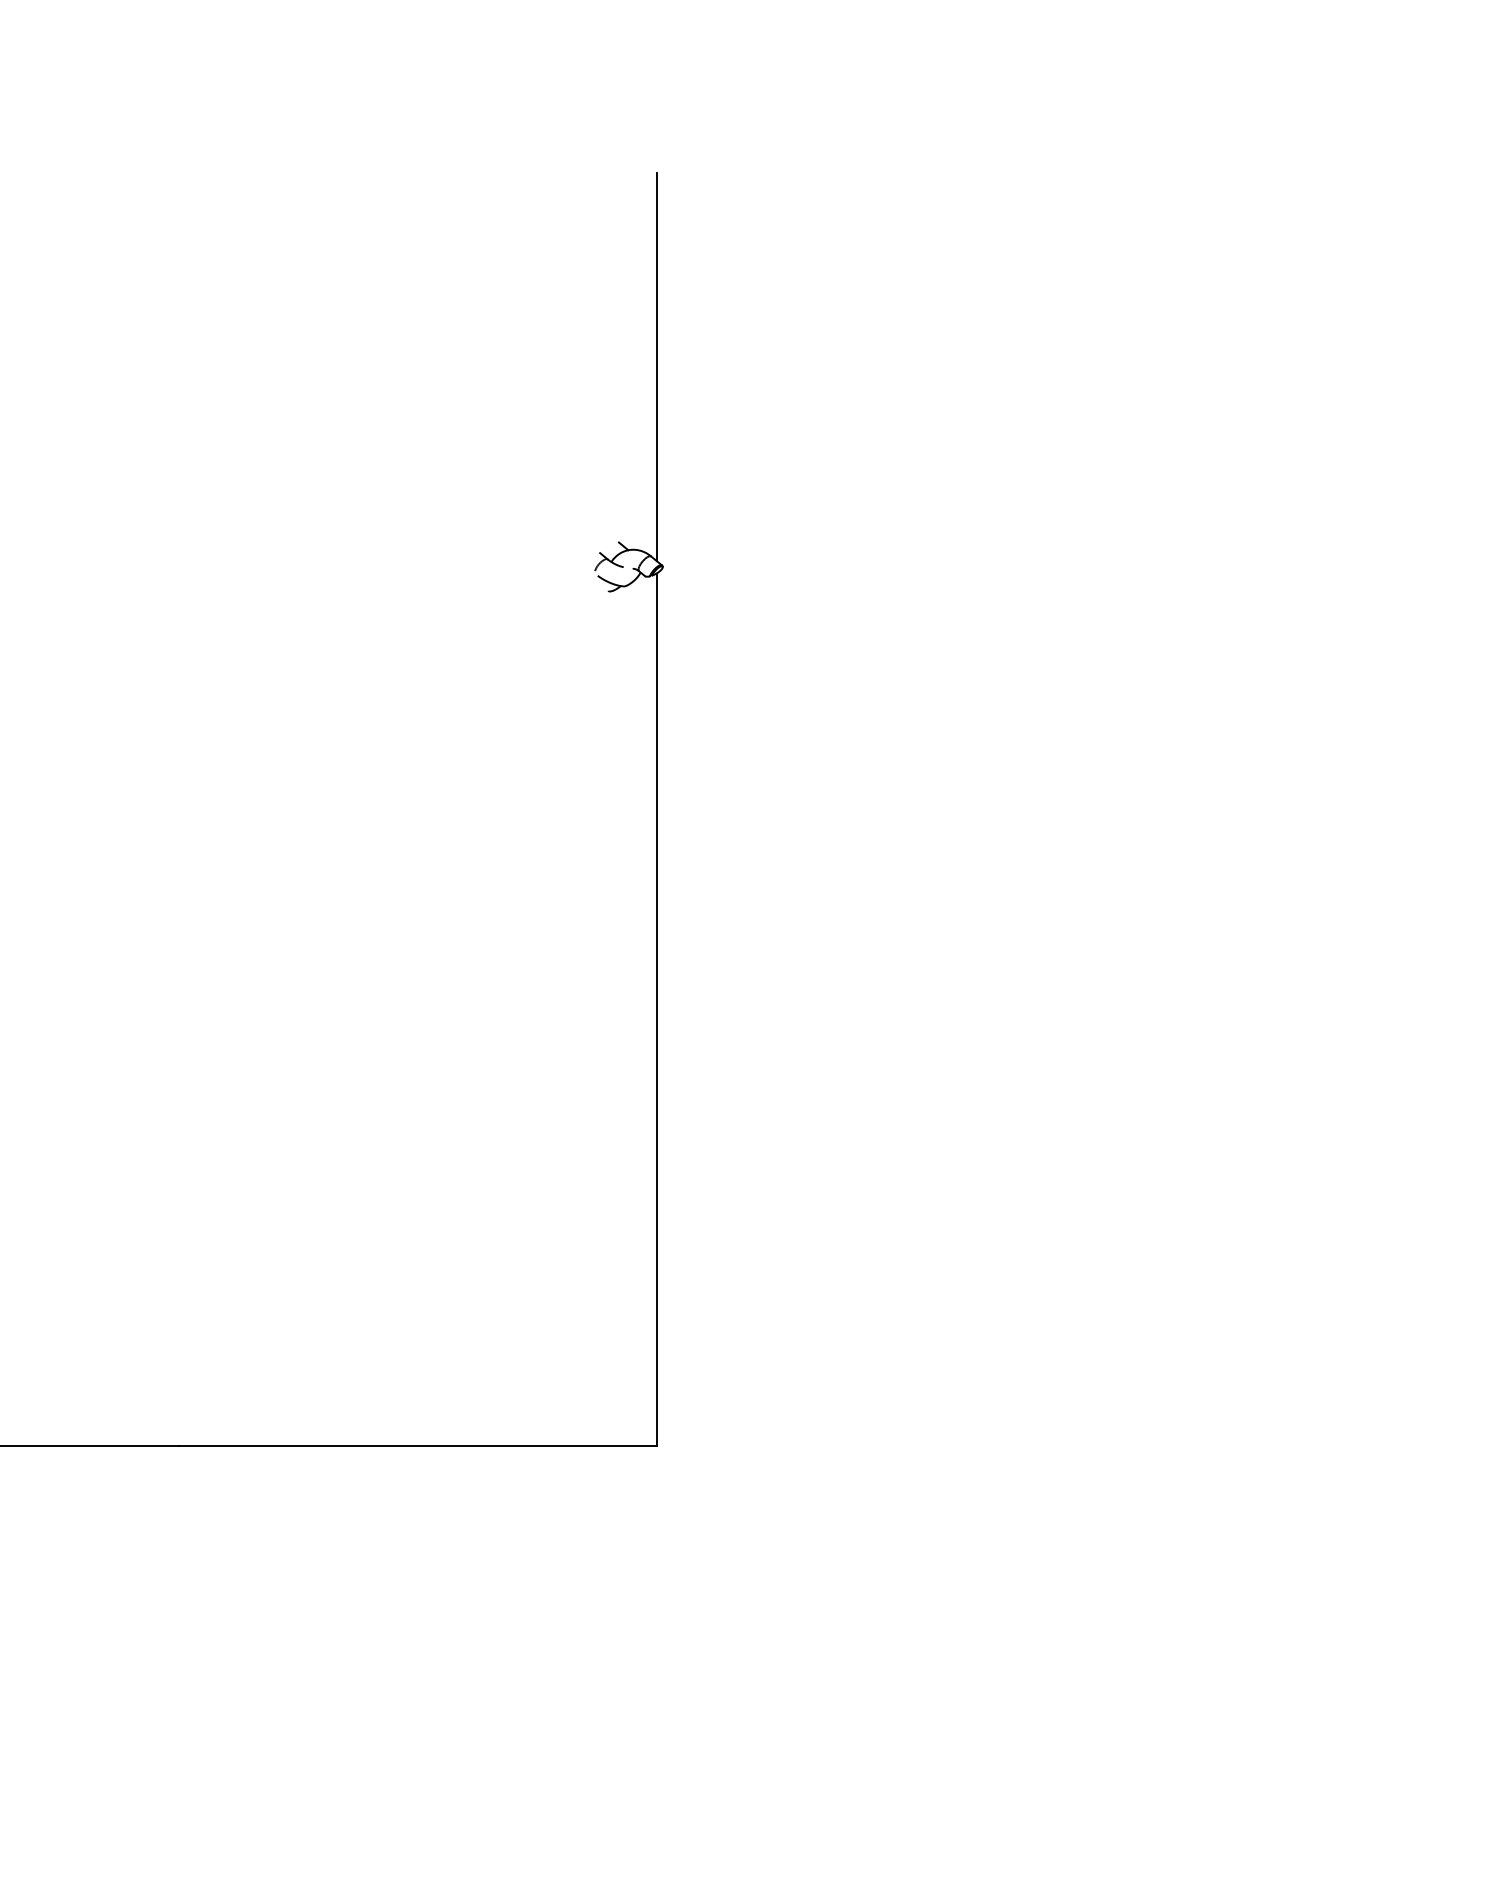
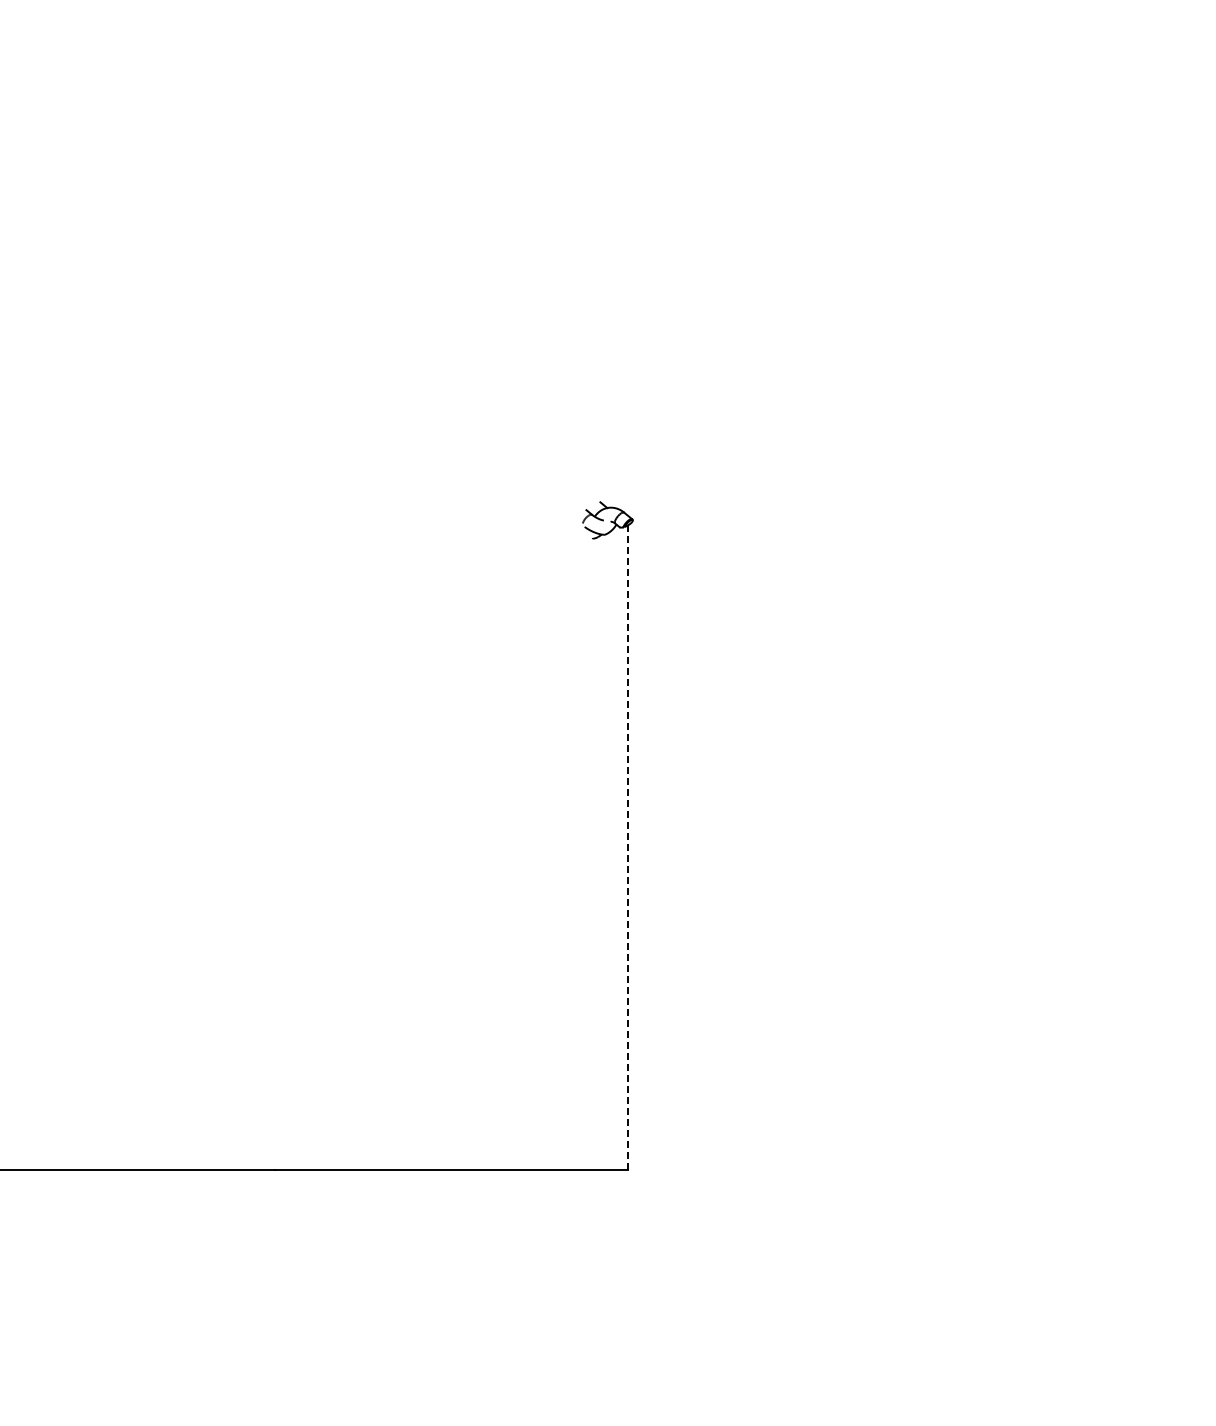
line: (656, 366) -> (628, 372), removed
line: (656, 1009) -> (628, 847), solid -> dashed

